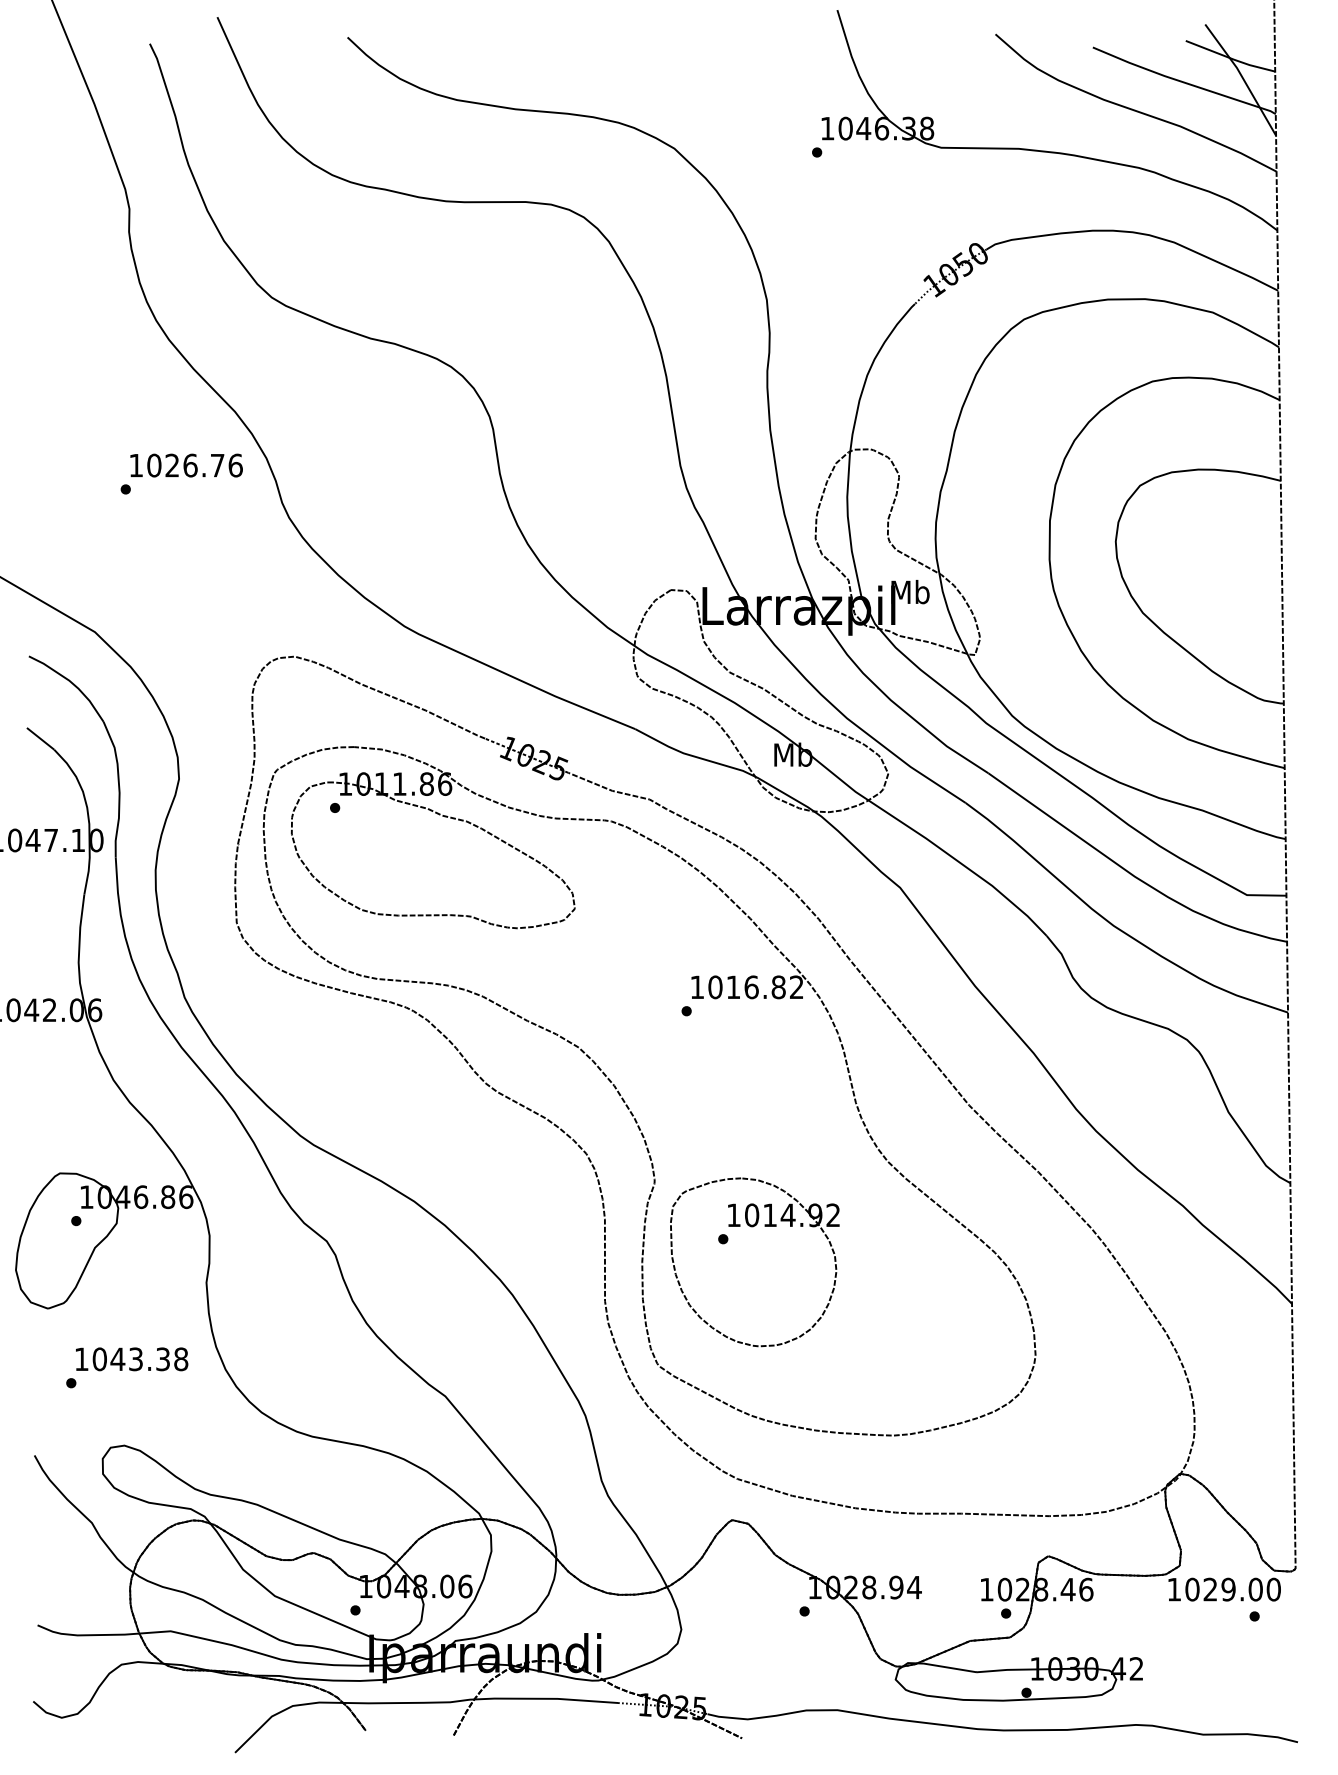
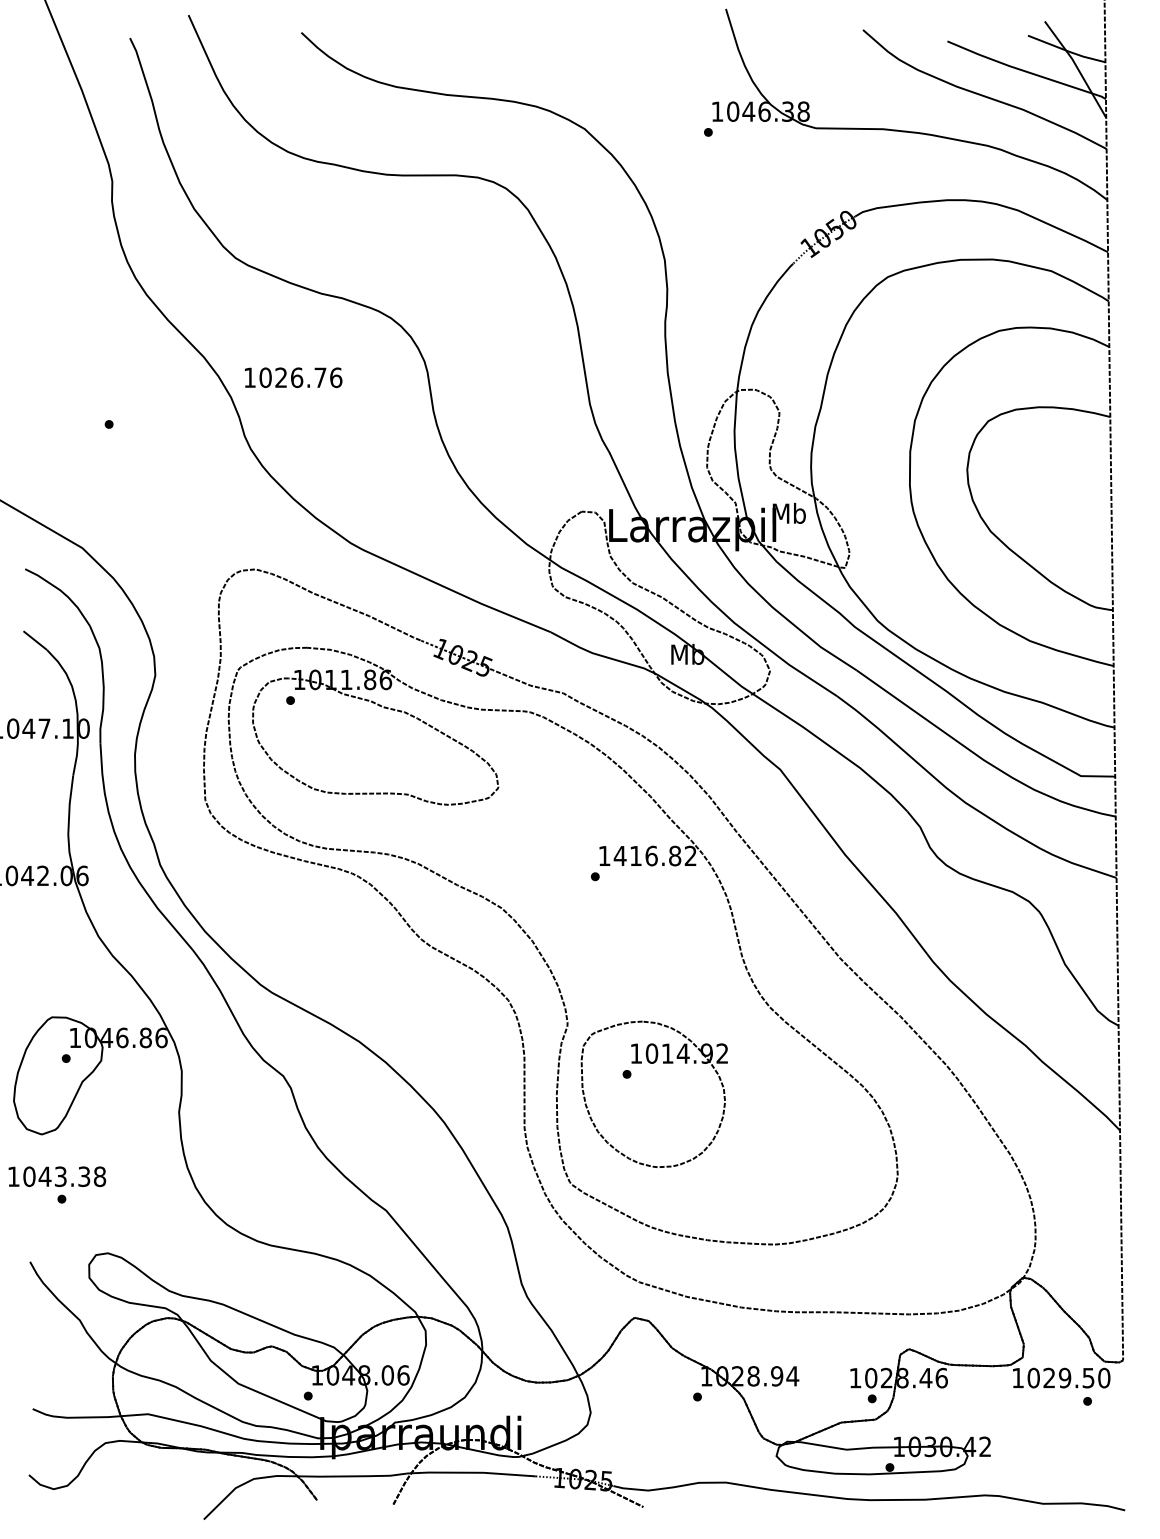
text: (186, 465) -> (293, 377), moved
text: (714, 987) -> (619, 856), 1016.82 -> 1416.82
text: (132, 1359) -> (57, 1176), moved
text: (1255, 1589) -> (1088, 1377), 1029.00 -> 1029.50

